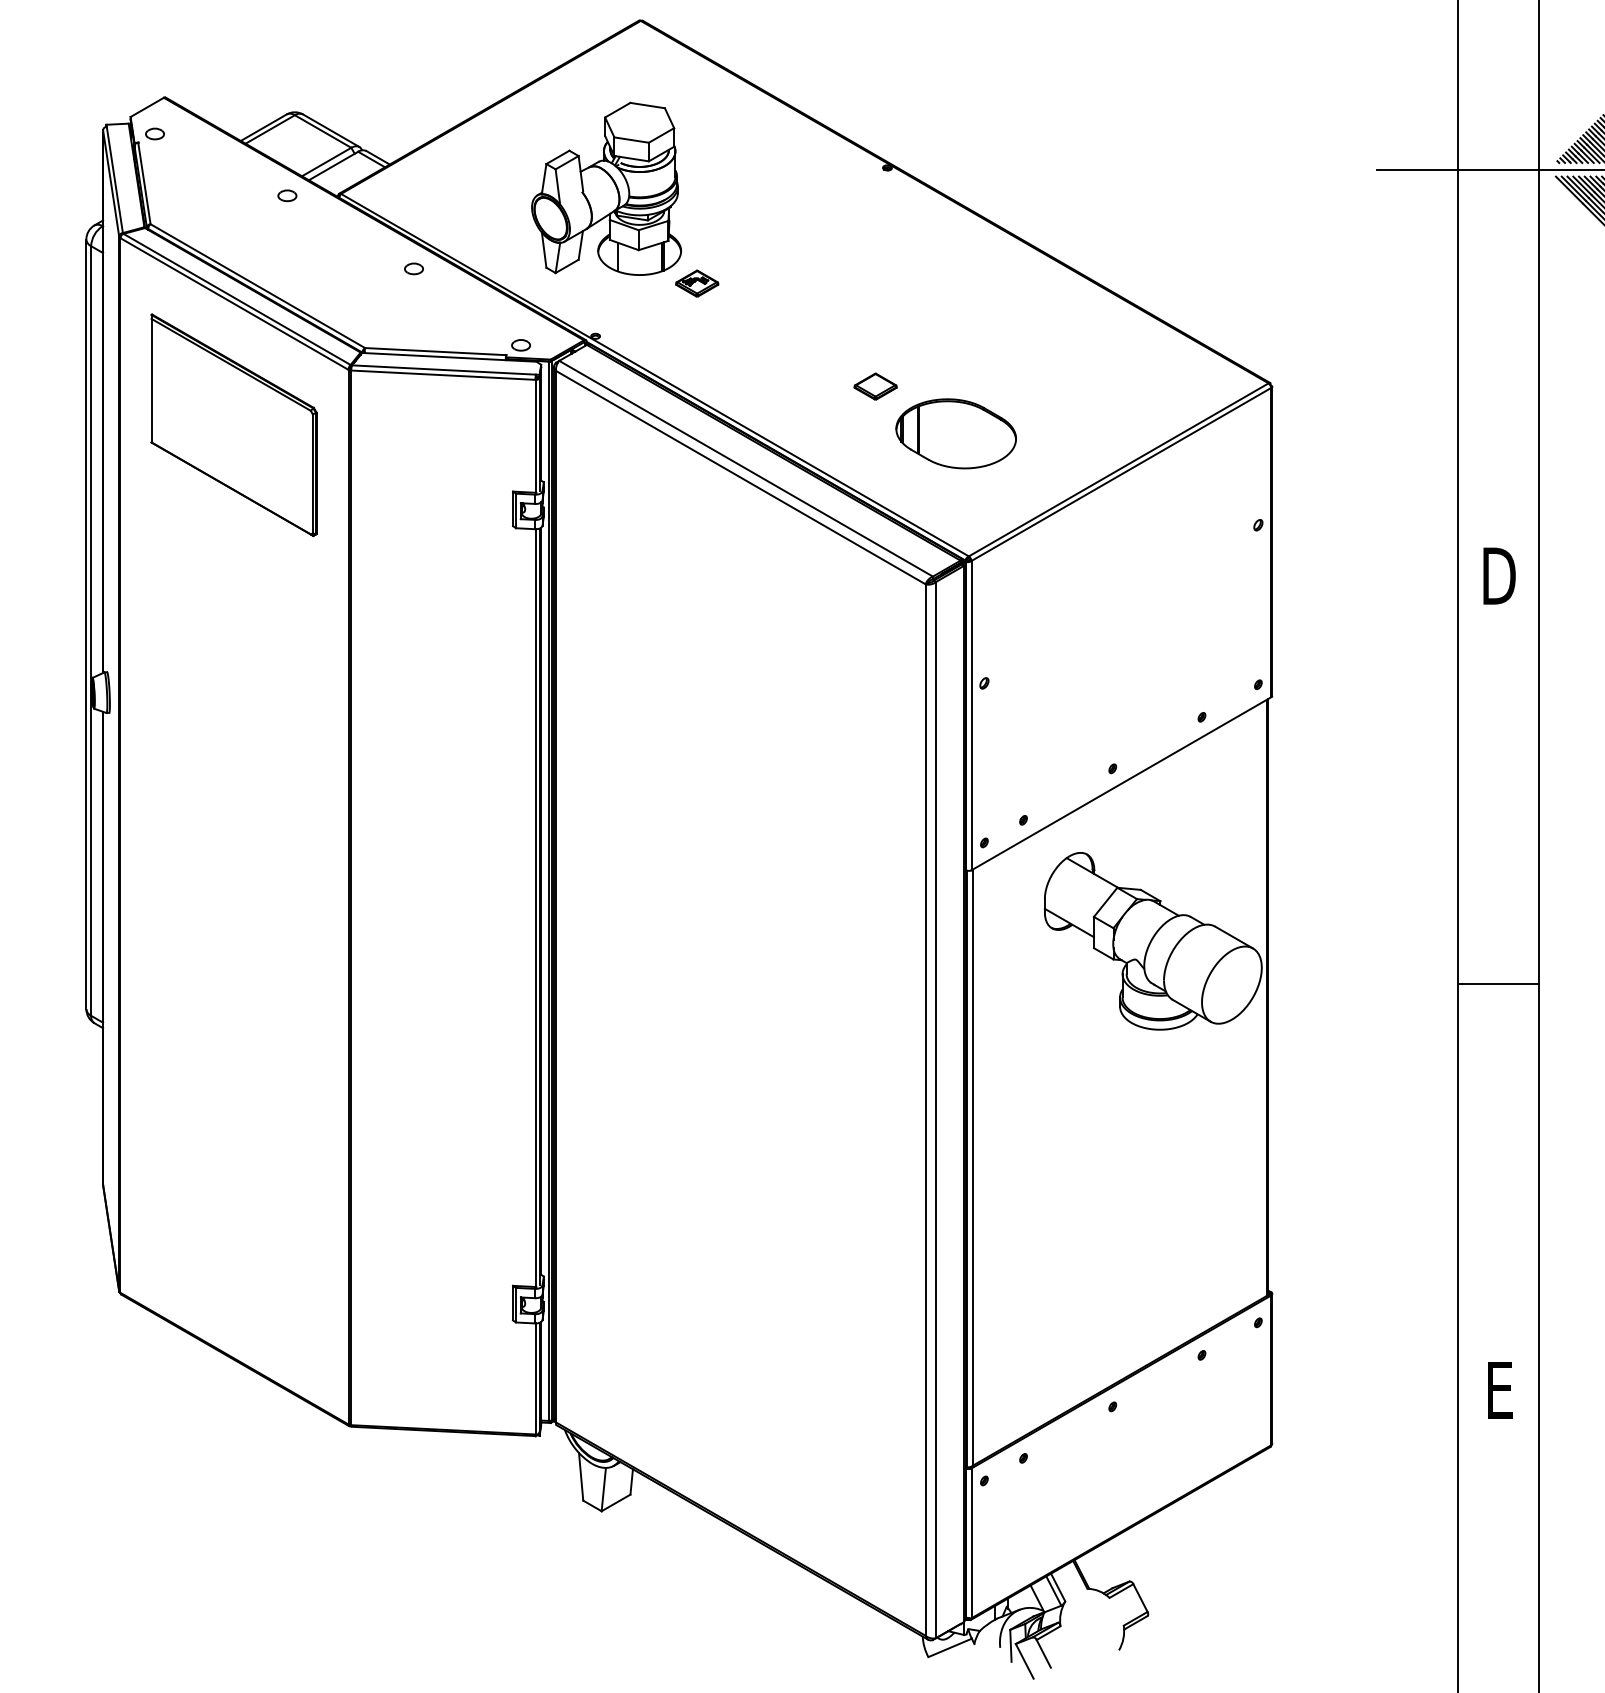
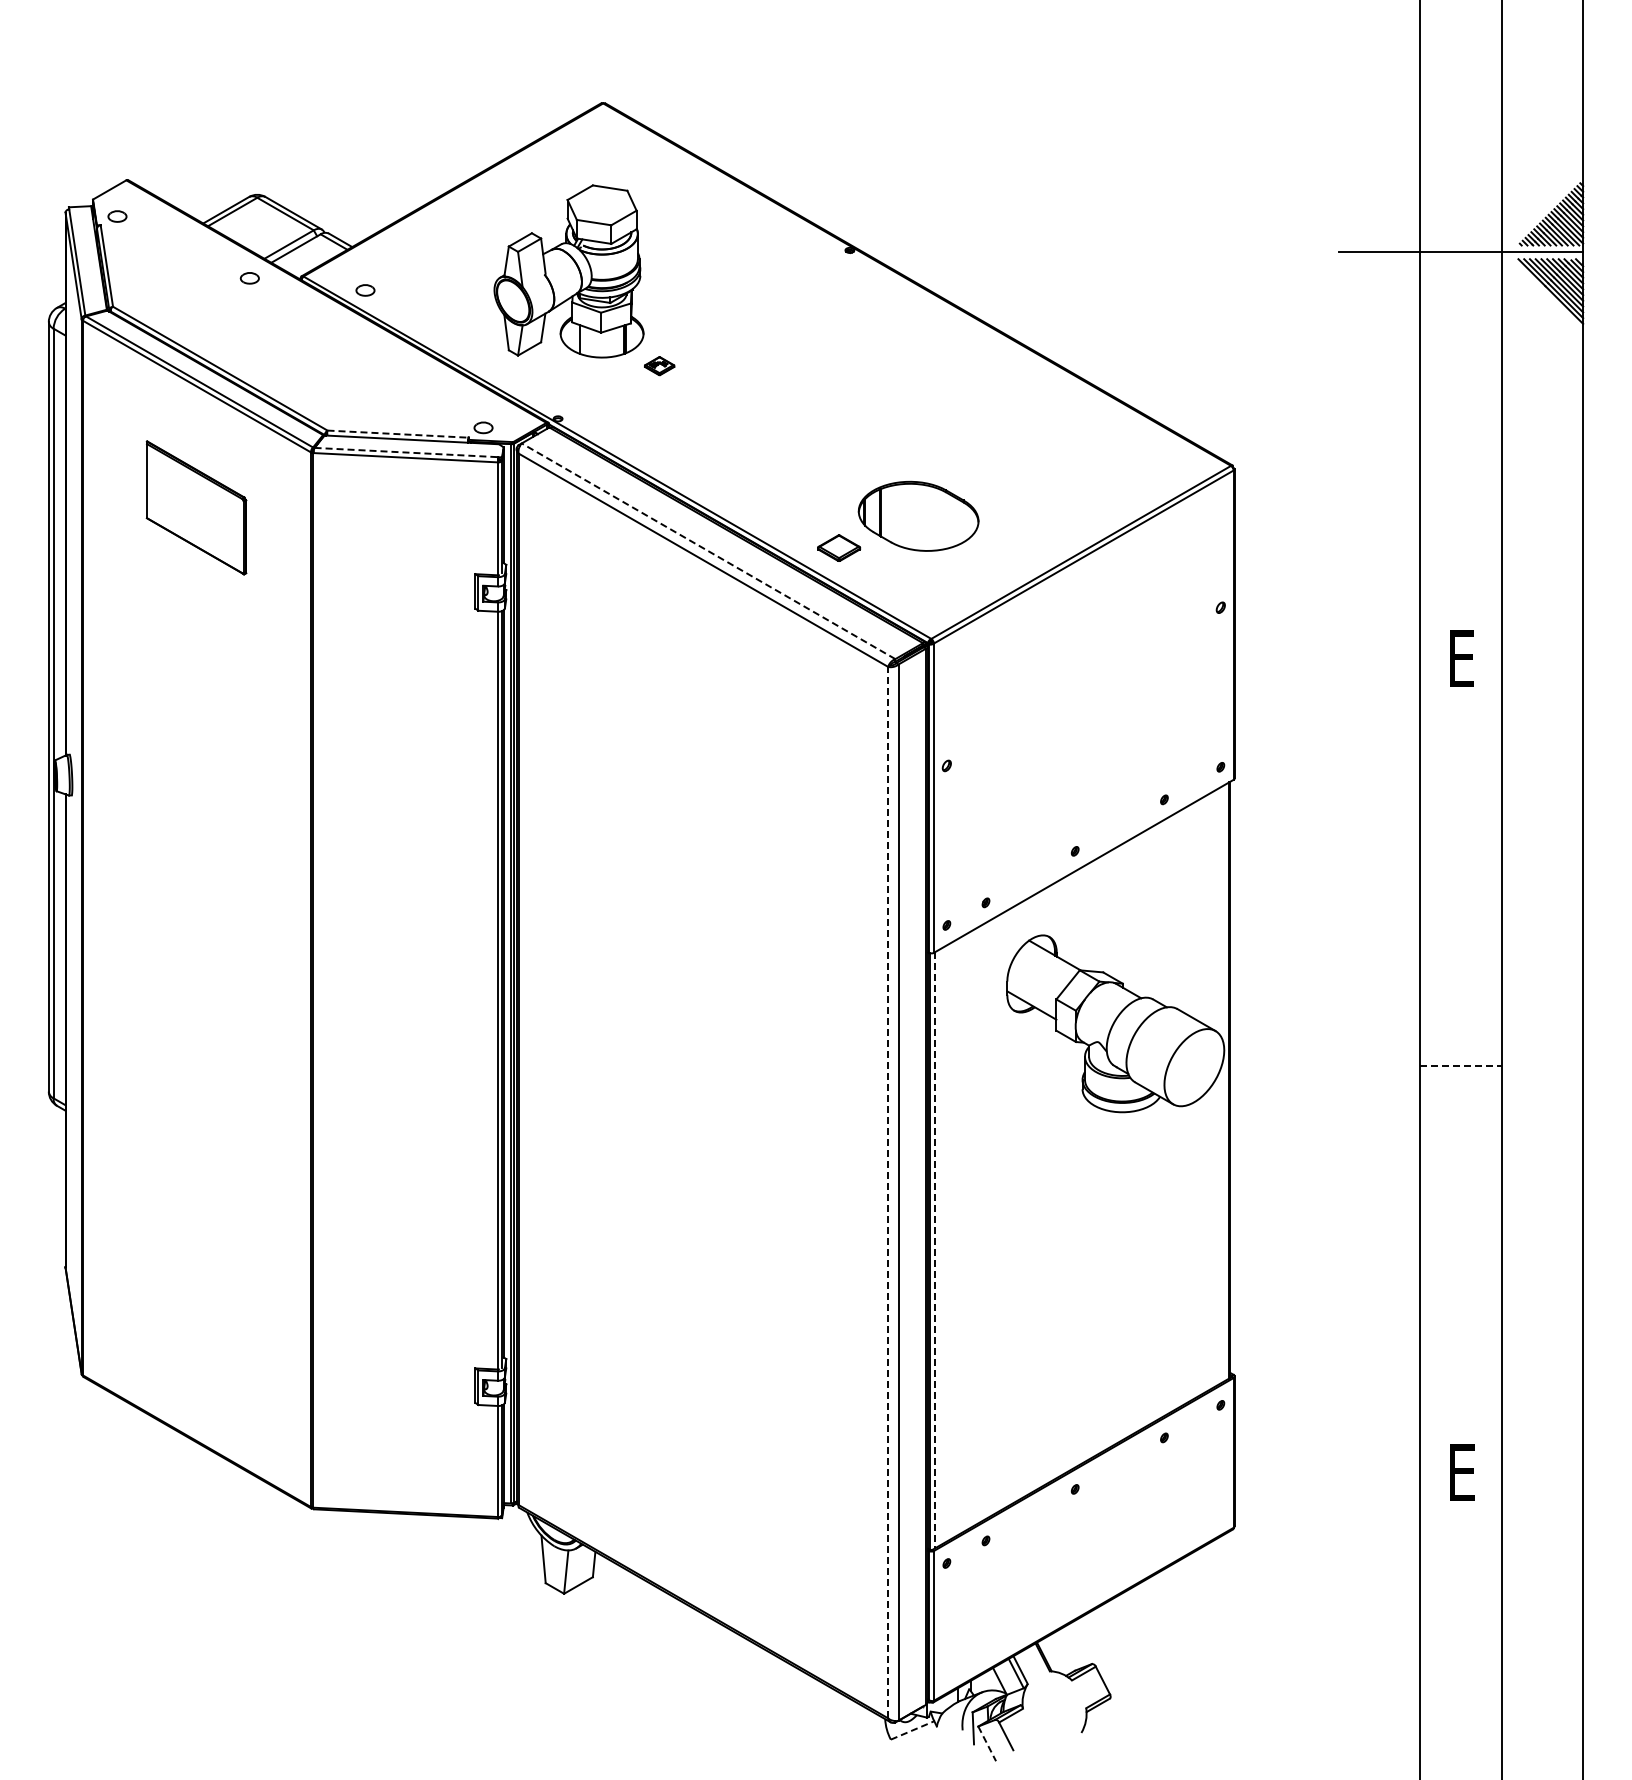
part: (414, 268) -> (365, 290), moved
part: (697, 282) -> (659, 365), size x0.7
line: (436, 351) -> (398, 434), solid -> dashed
line: (444, 369) -> (406, 452), solid -> dashed
part: (876, 385) -> (839, 547), moved
part: (234, 424) -> (196, 507), size x0.6
line: (746, 468) -> (708, 551), solid -> dashed
text: (1500, 575) -> (1462, 658), D -> E
line: (1499, 983) -> (1461, 1066), solid -> dashed
line: (926, 1109) -> (888, 1192), solid -> dashed
line: (973, 1167) -> (935, 1250), solid -> dashed
line: (950, 1647) -> (912, 1730), solid -> dashed
line: (1025, 1661) -> (987, 1744), solid -> dashed

